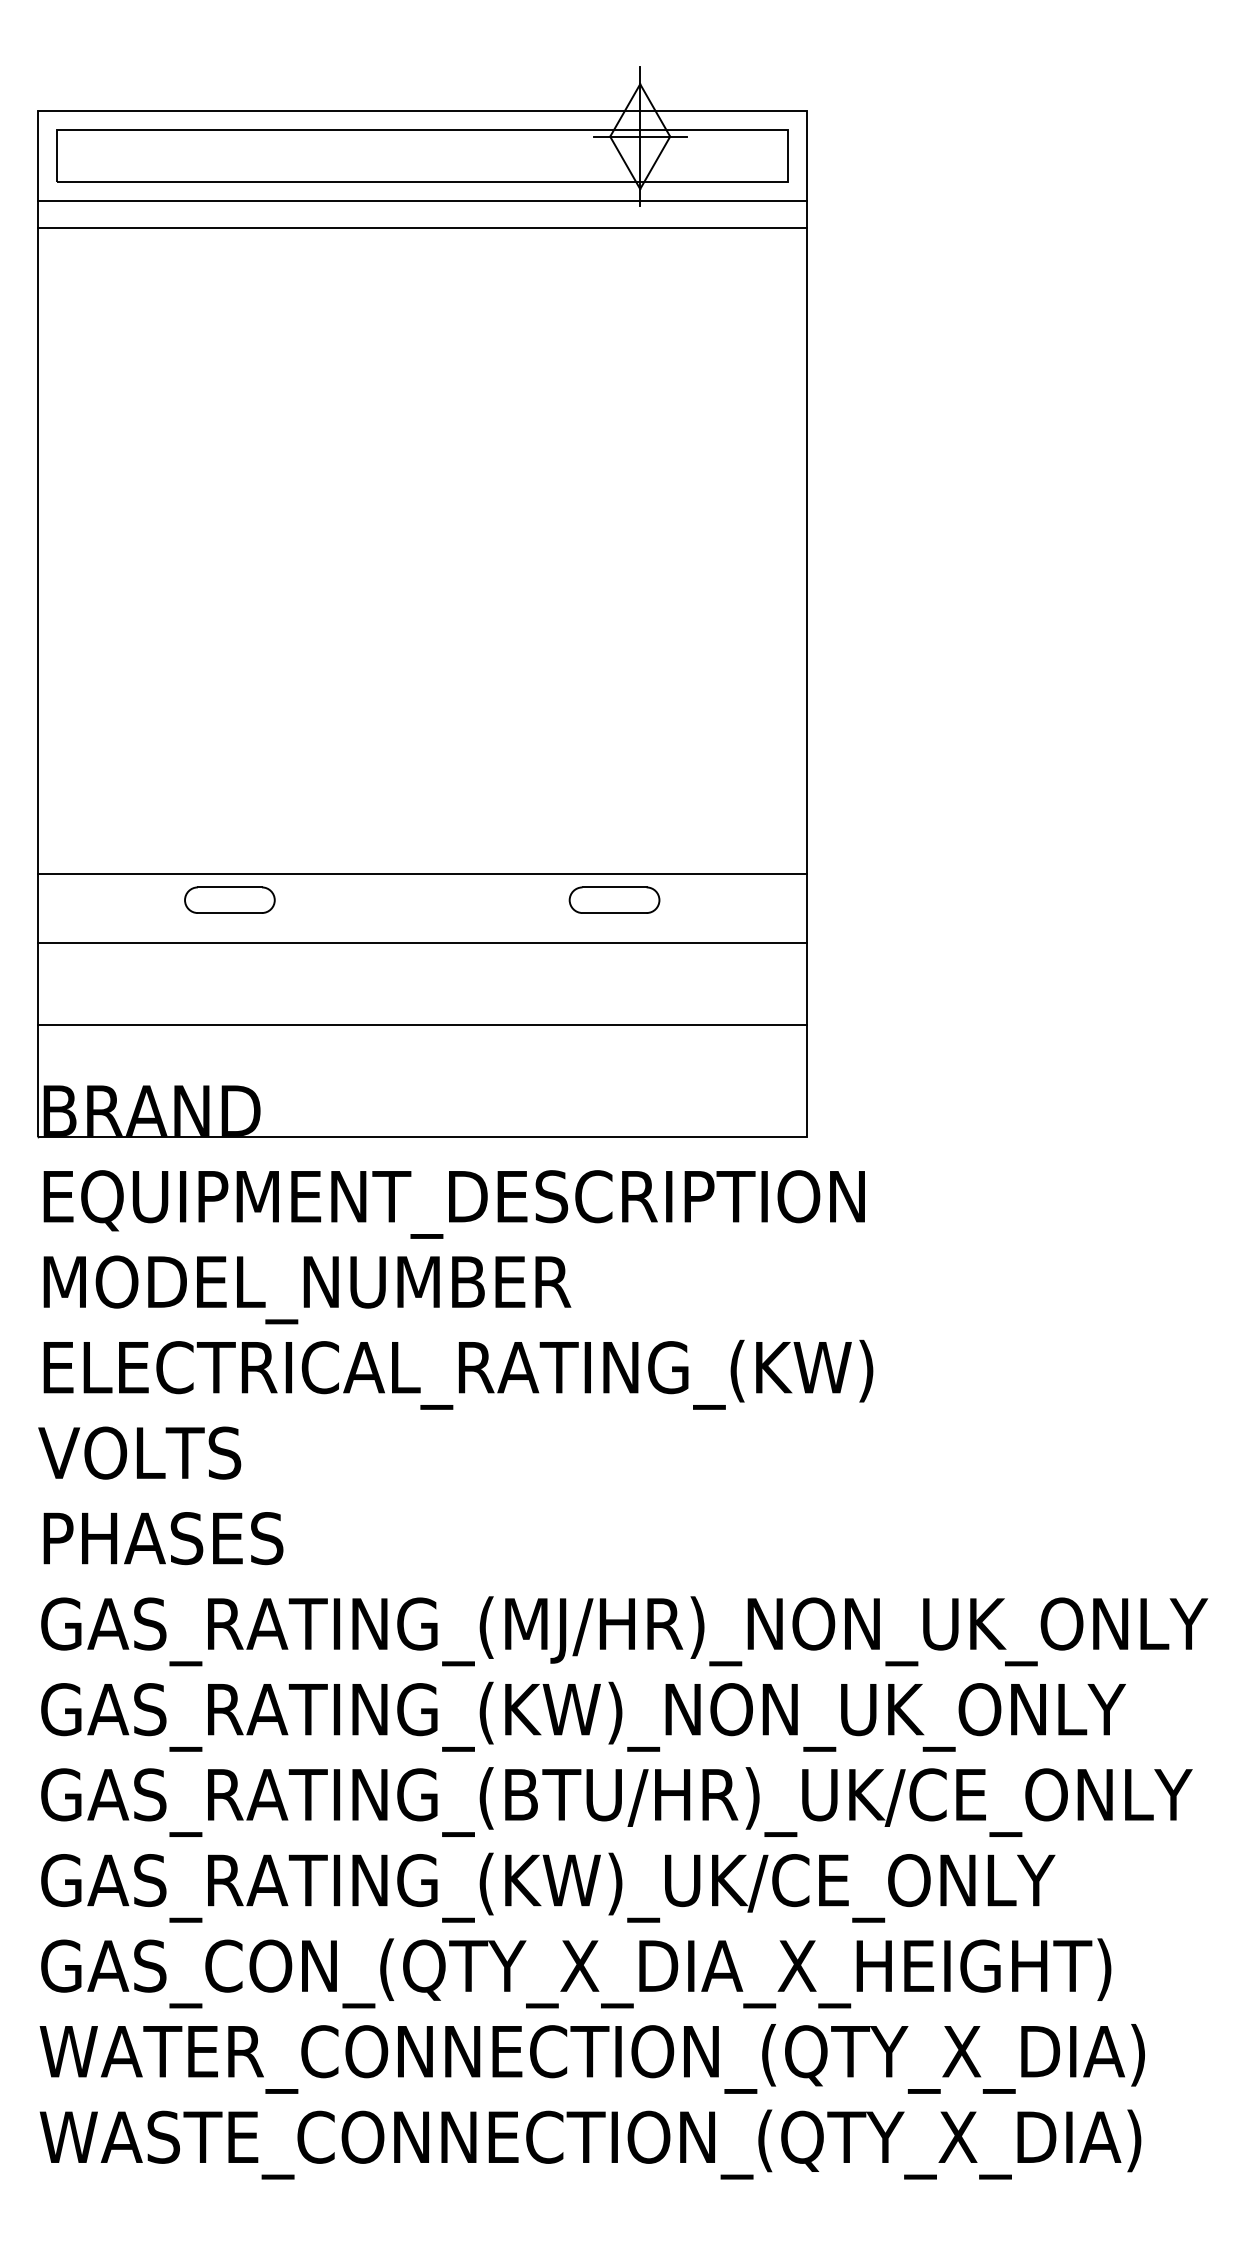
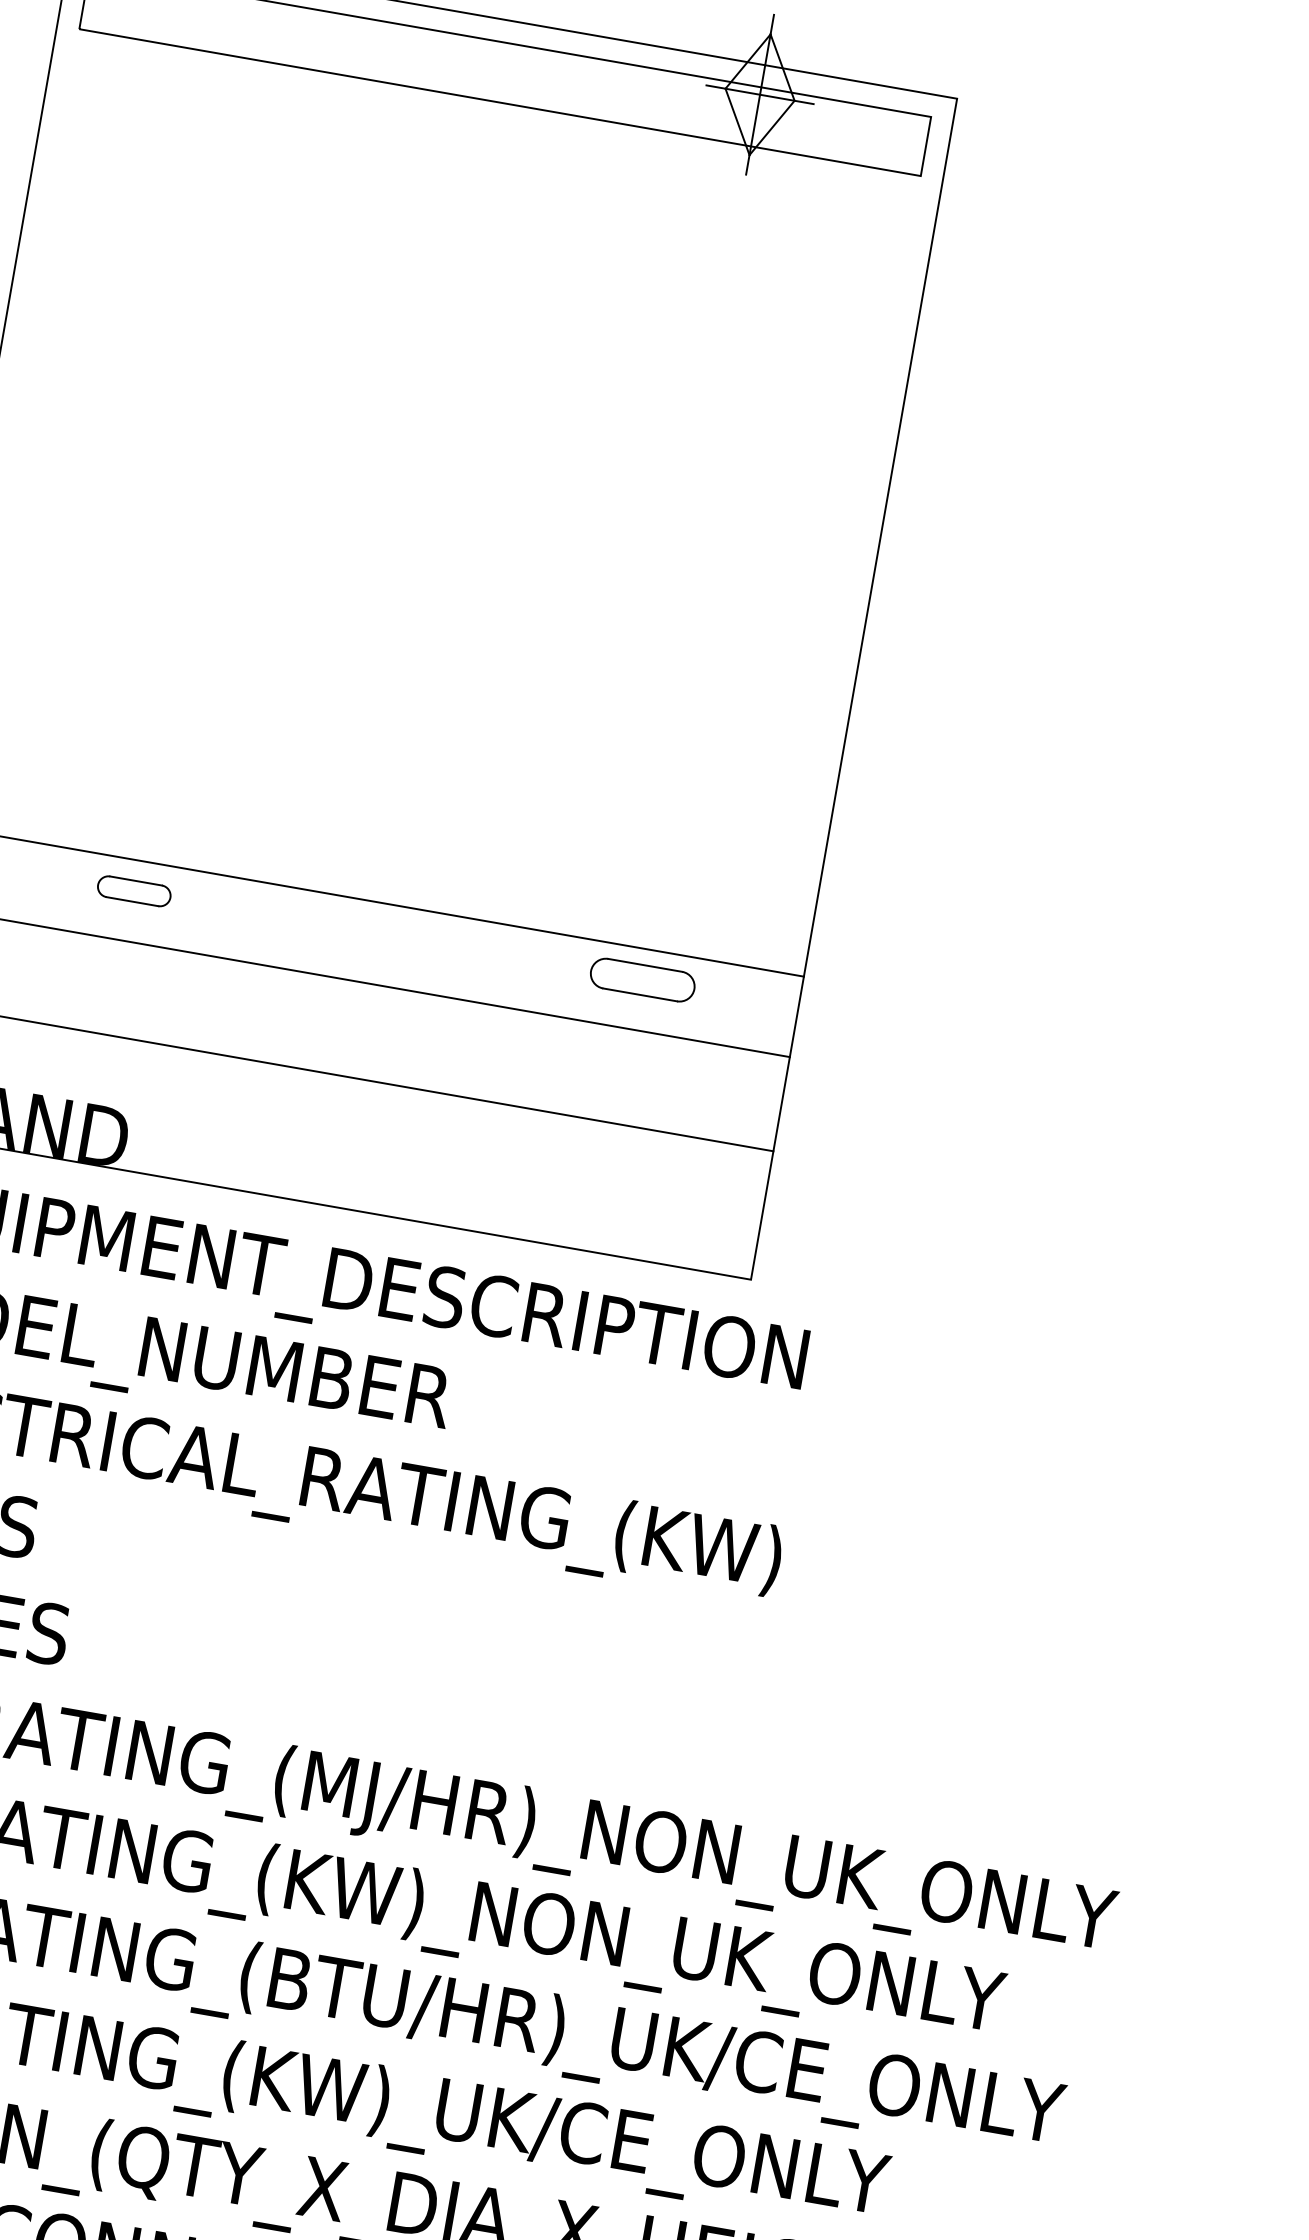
line: (421, 200) -> (495, 124), removed
line: (421, 228) -> (489, 156), removed
part: (229, 899) -> (133, 890), size x0.7
part: (614, 899) -> (642, 979), moved

